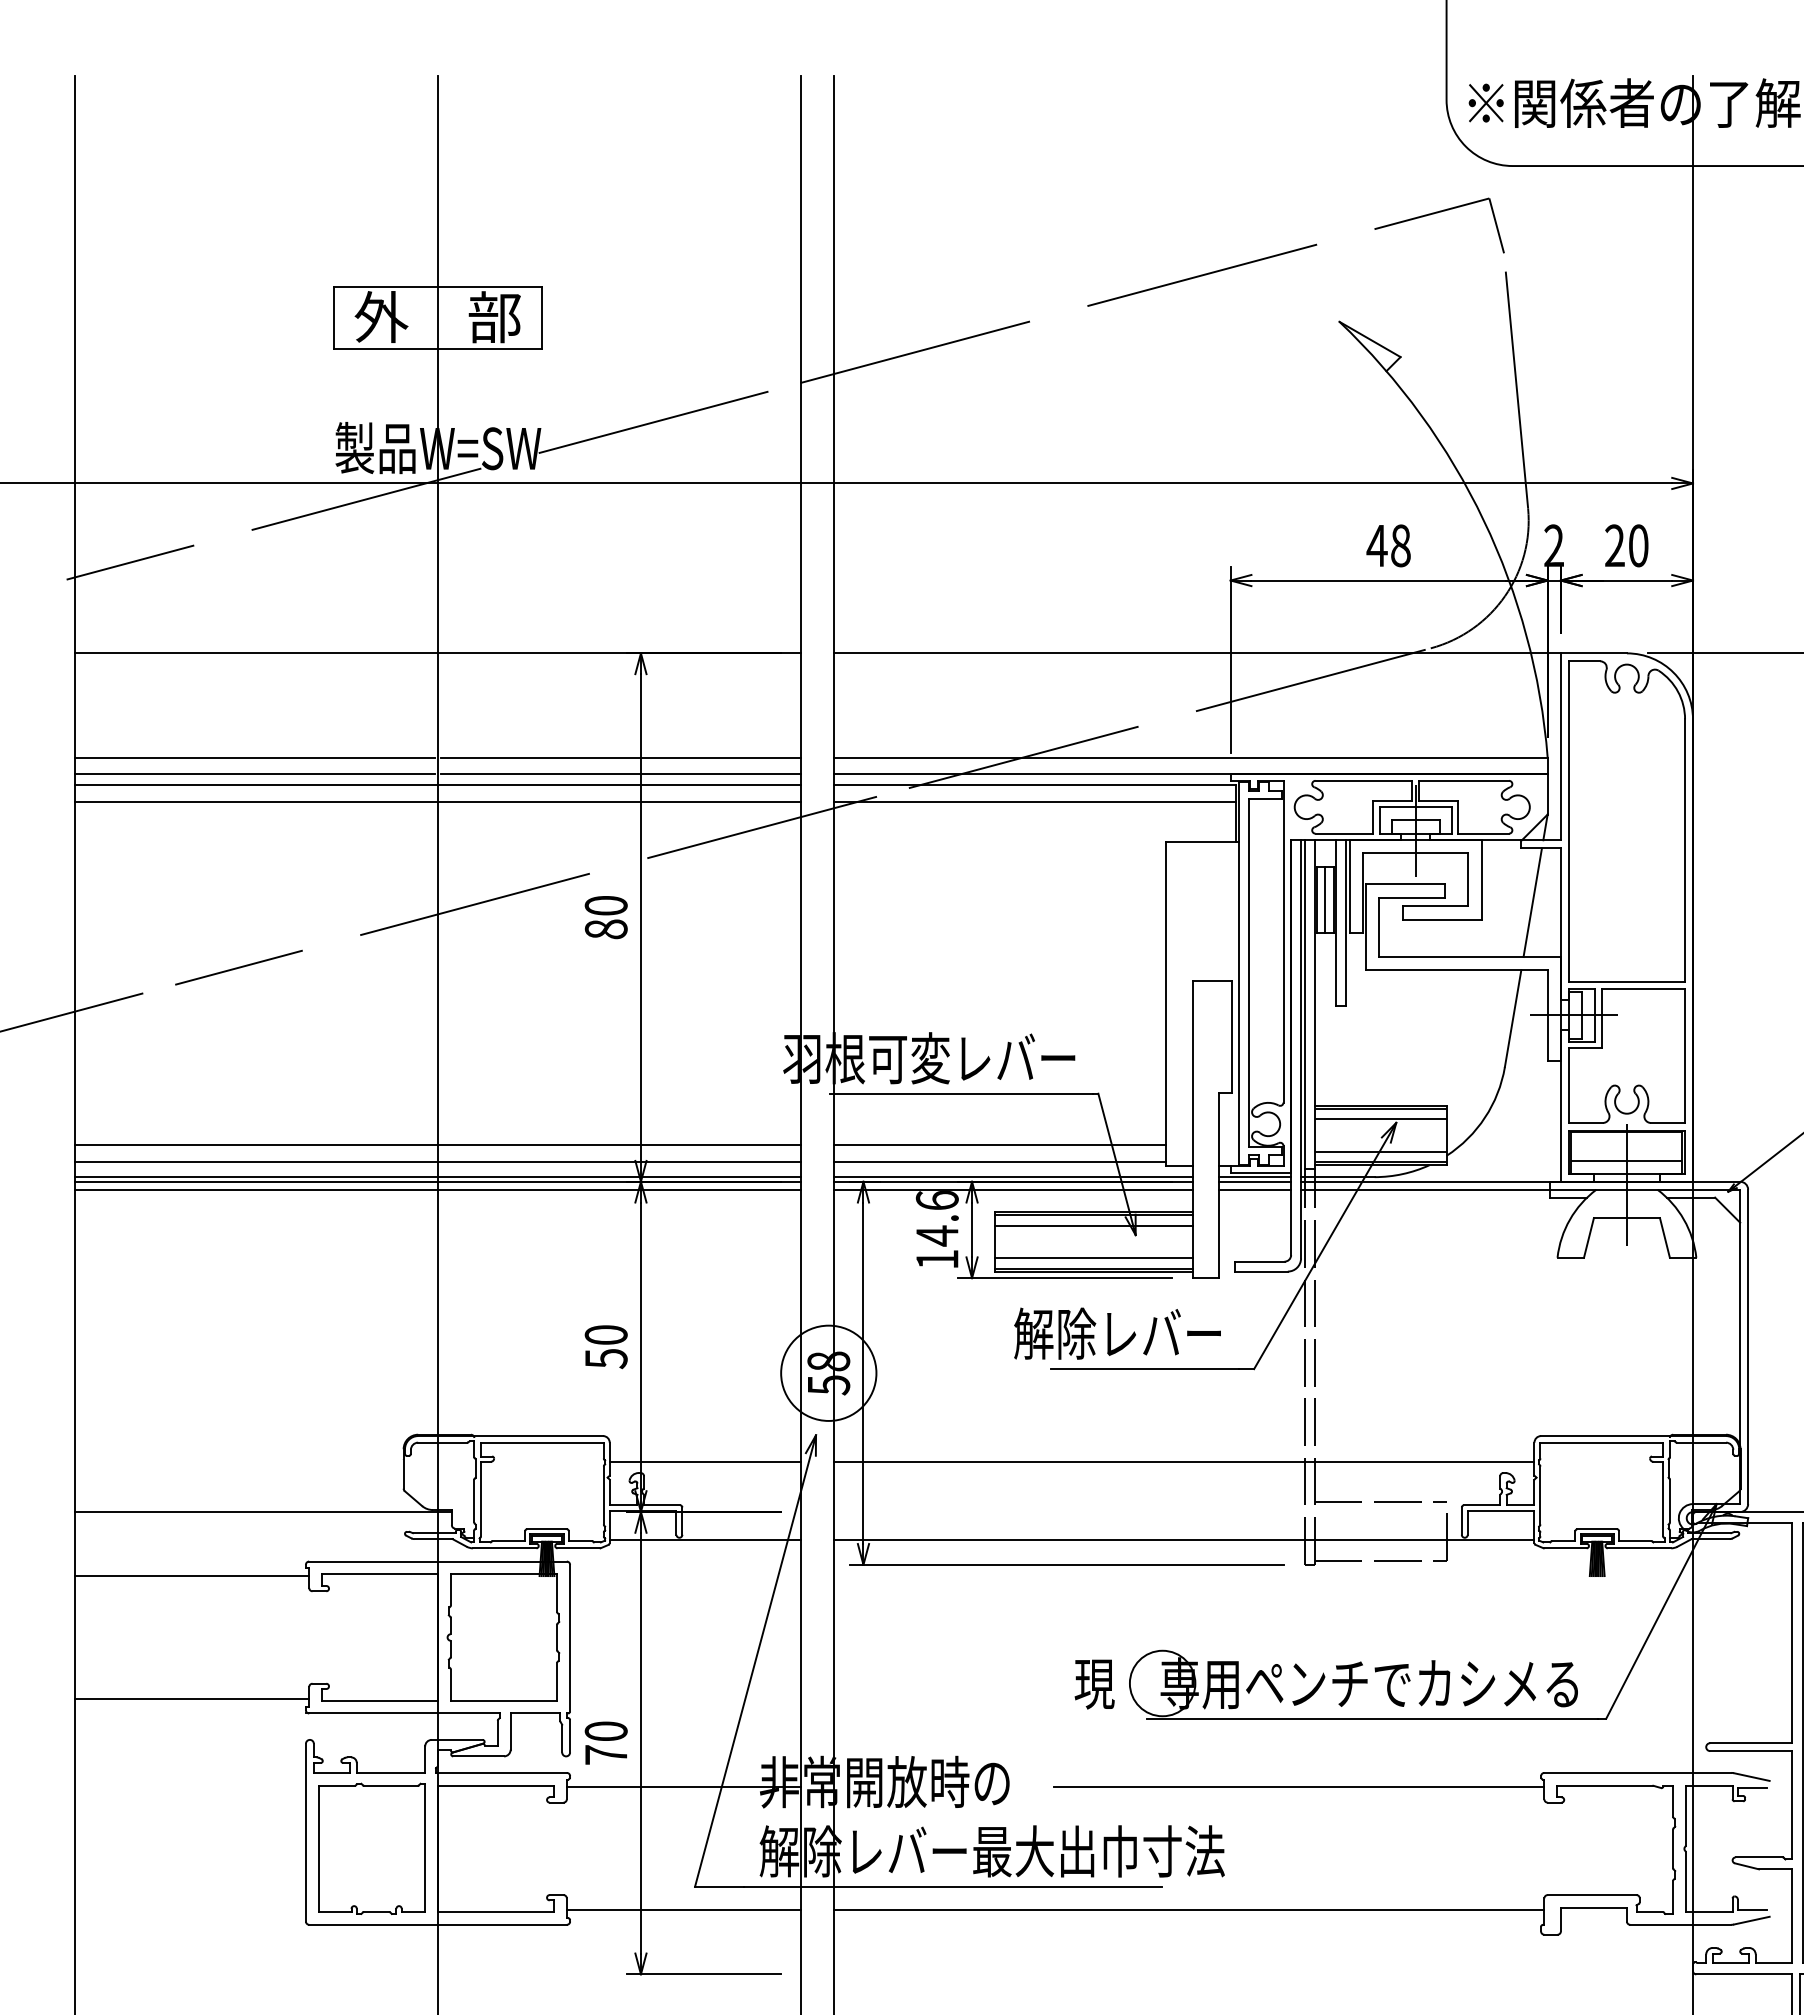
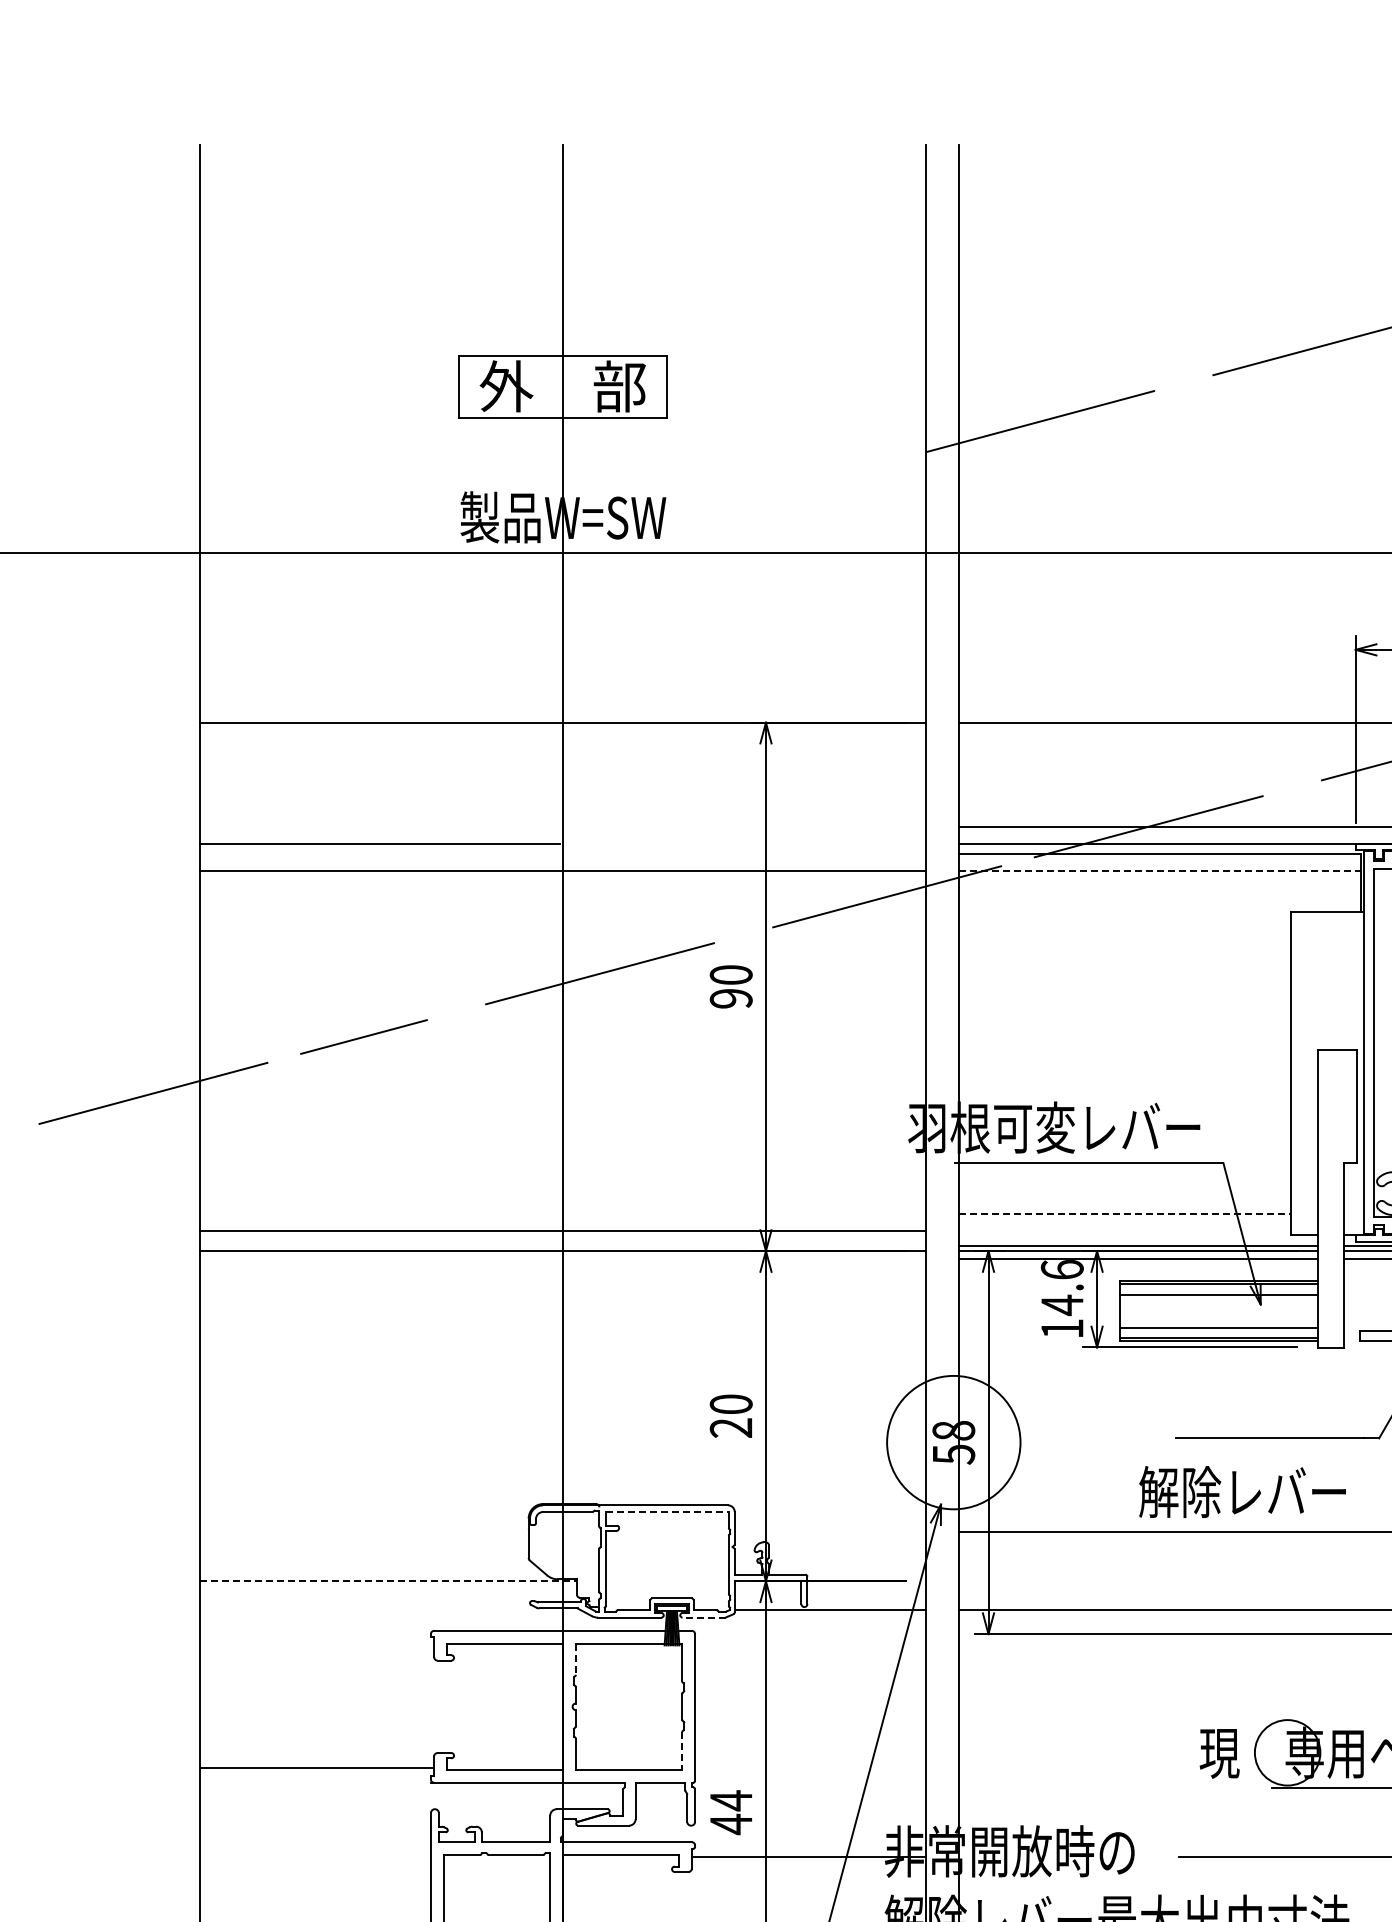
line: (417, 485) -> (542, 554), removed
line: (254, 757) -> (379, 826), removed
line: (621, 757) -> (746, 826), removed
line: (621, 774) -> (746, 843), removed
line: (437, 785) -> (562, 854), removed
line: (1034, 801) -> (1159, 870), solid -> dashed
text: (605, 929) -> (730, 998), 80 -> 90
line: (437, 1145) -> (562, 1214), removed
line: (1000, 1145) -> (1125, 1214), solid -> dashed
line: (1000, 1161) -> (1125, 1230), removed
line: (437, 1177) -> (562, 1246), removed
line: (437, 1189) -> (562, 1258), removed
text: (1117, 1333) -> (1242, 1491), moved
text: (605, 1359) -> (730, 1428), 50 -> 20
circle: (828, 1372) -> (953, 1441), size x1.4
line: (542, 1442) -> (667, 1511), solid -> dashed
line: (705, 1462) -> (830, 1531), removed
line: (263, 1512) -> (388, 1581), solid -> dashed
line: (578, 1548) -> (703, 1617), solid -> dashed
line: (191, 1576) -> (316, 1645), removed
line: (450, 1589) -> (575, 1658), solid -> dashed
line: (557, 1681) -> (682, 1750), solid -> dashed
text: (605, 1742) -> (730, 1811), 70 -> 44

